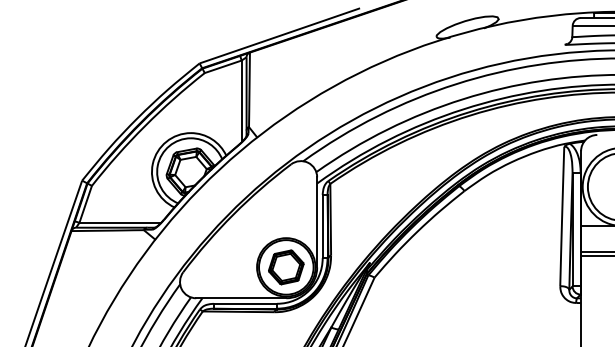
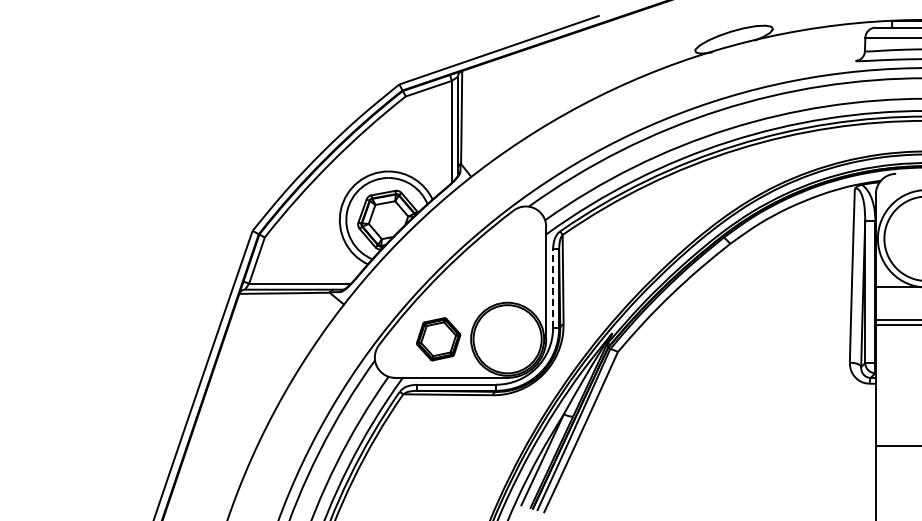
line: (323, 226) -> (553, 288), solid -> dashed
part: (286, 267) -> (438, 339), moved

